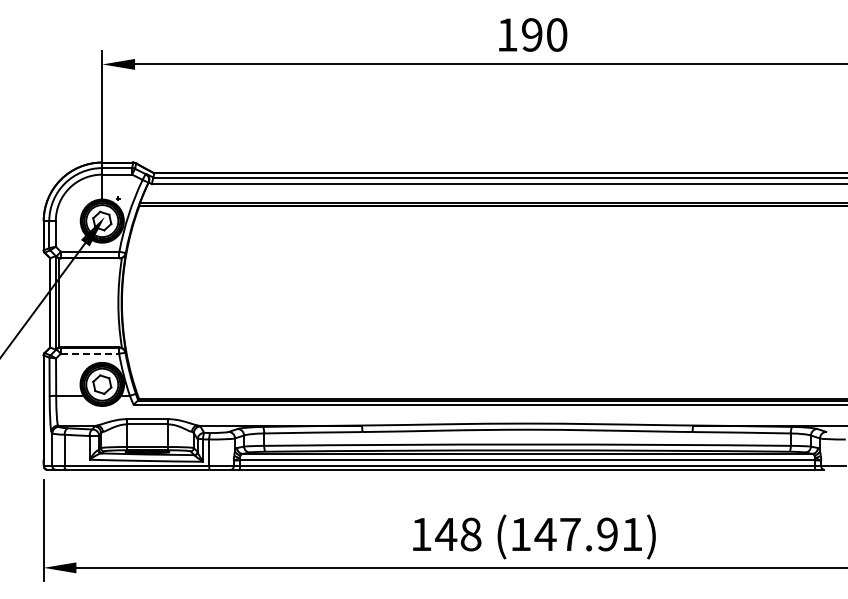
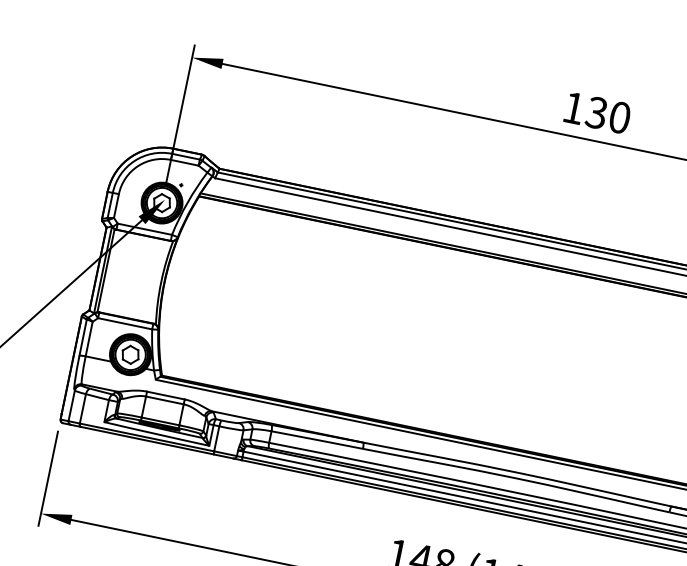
text: (531, 34) -> (596, 112), 190 -> 130
line: (90, 353) -> (125, 323), dashed -> solid

